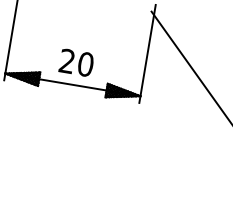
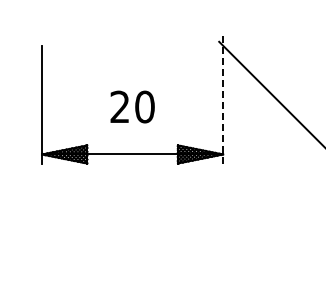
line: (147, 53) -> (223, 97), solid -> dashed
text: (76, 62) -> (132, 106), moved

